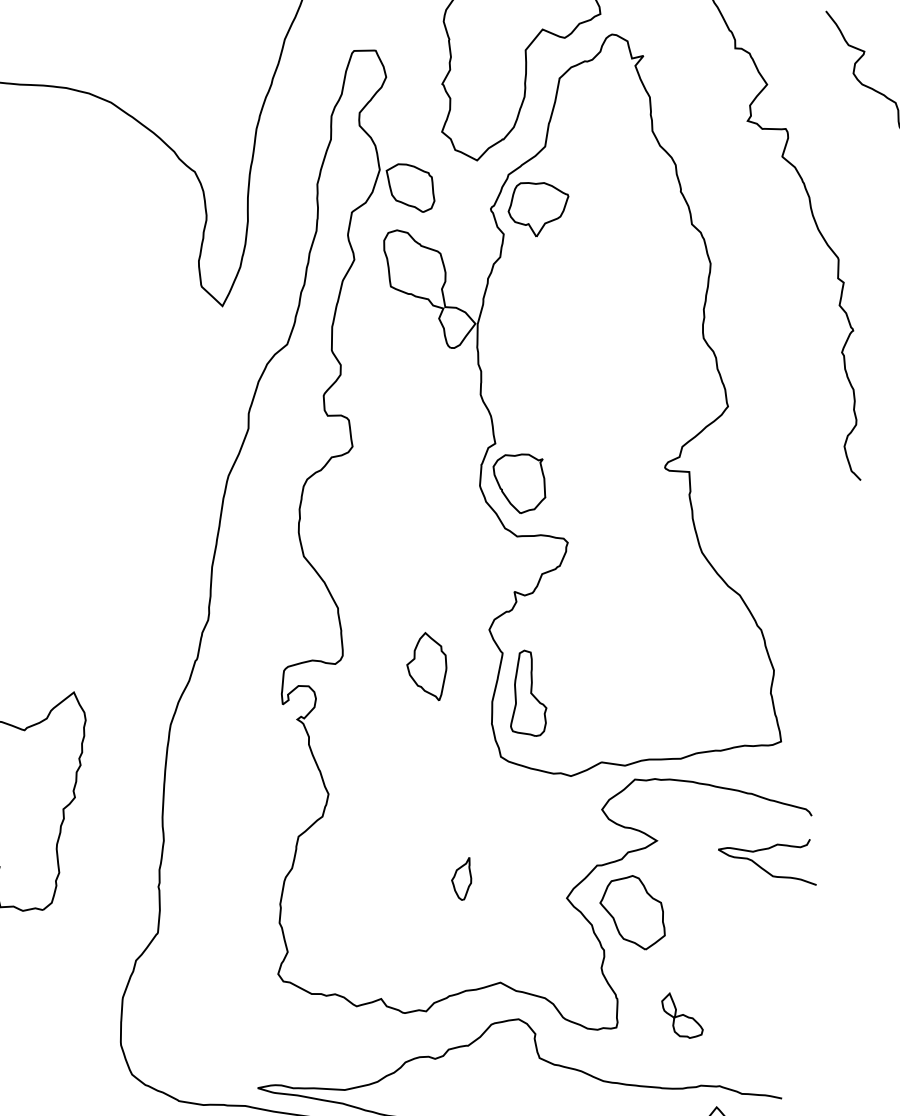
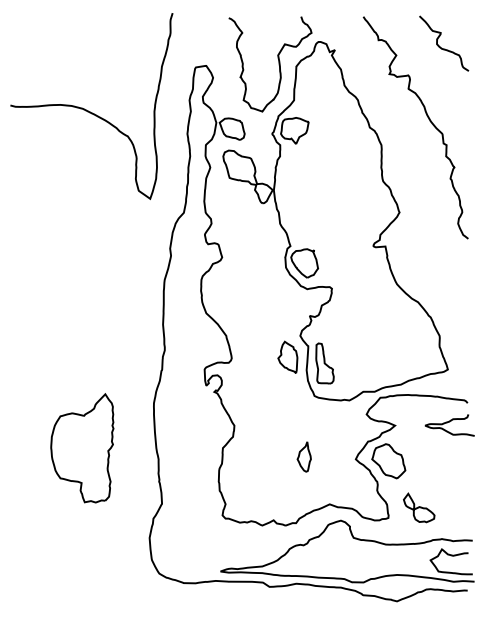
part: (426, 663) -> (287, 356), moved
part: (460, 877) -> (303, 456), size x1.43
part: (682, 1015) -> (419, 507), size x1.43

